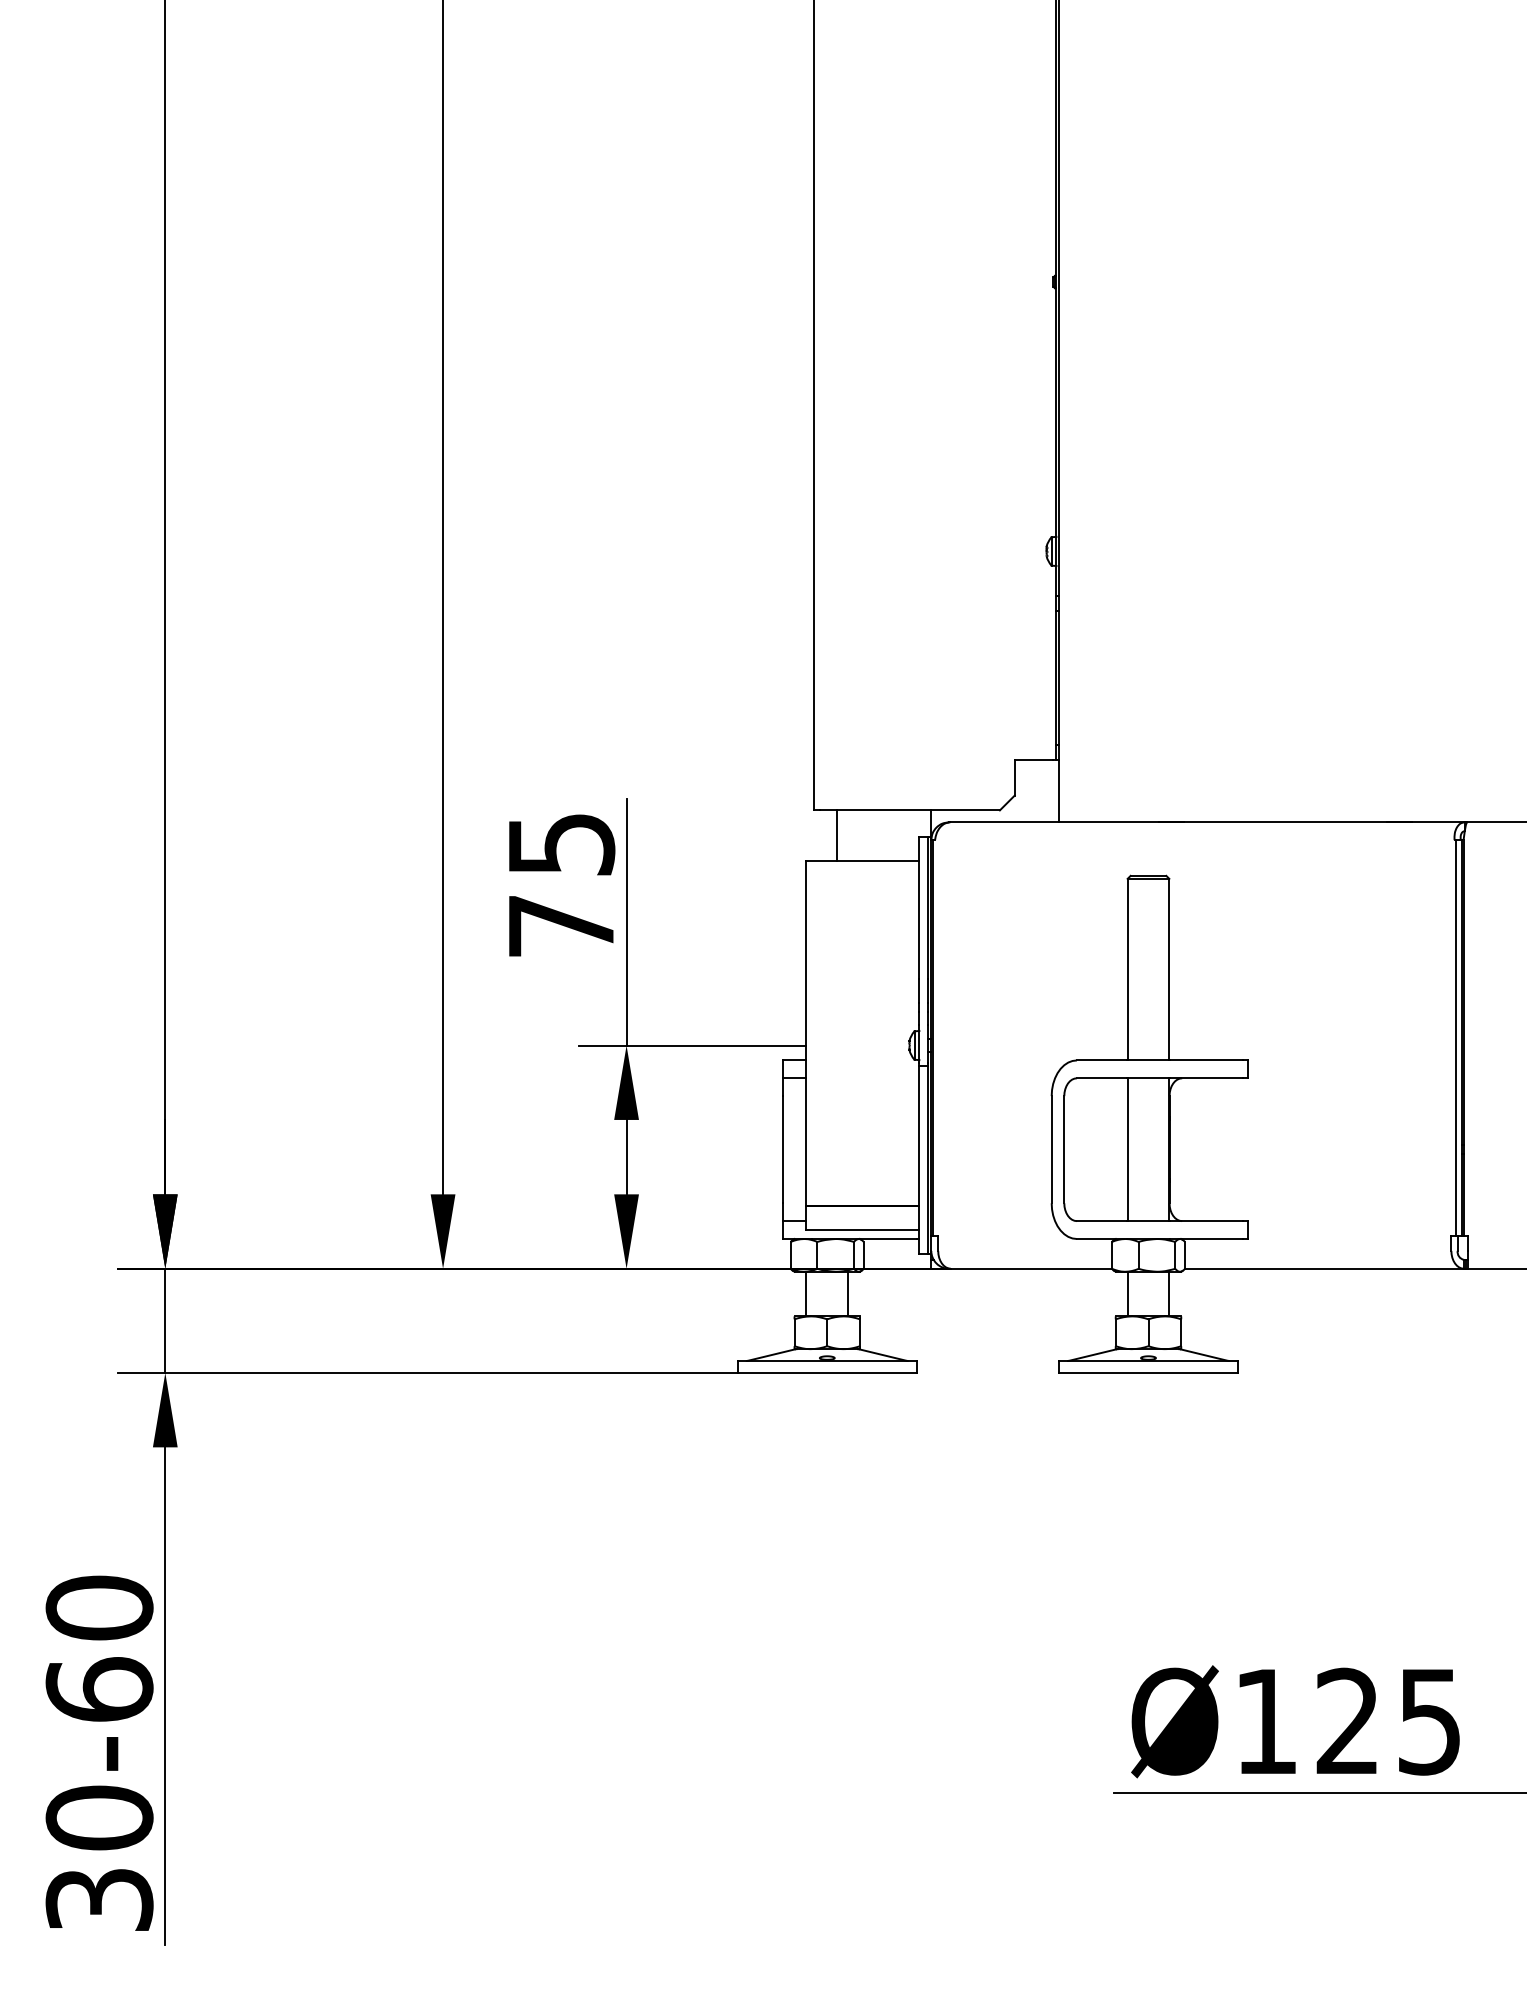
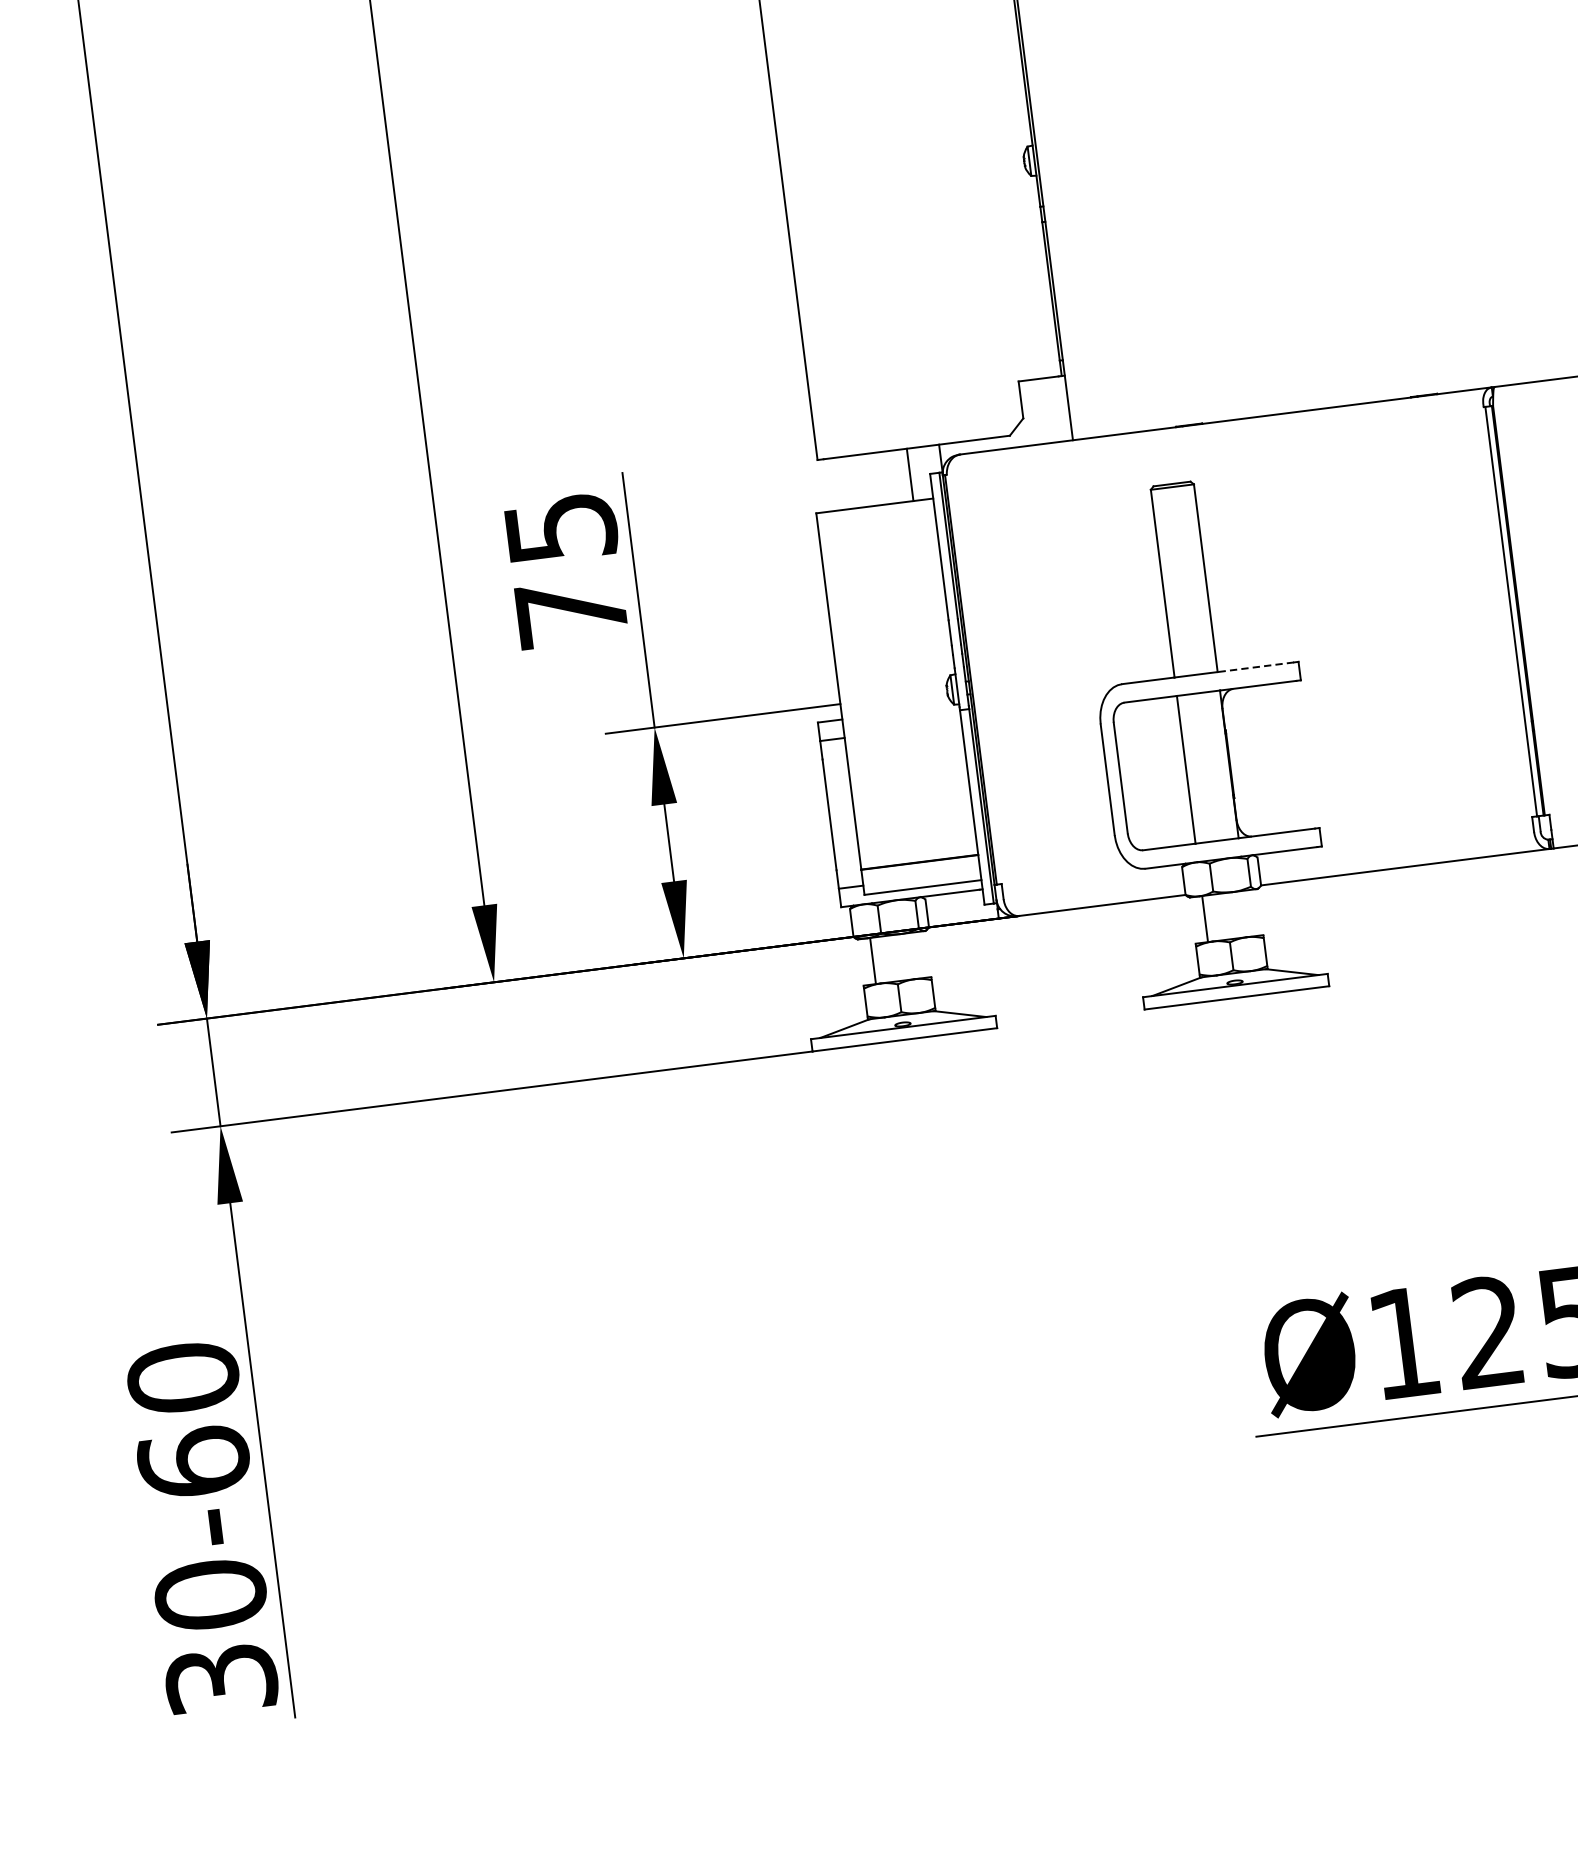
line: (837, 835) -> (910, 474), moved
line: (1206, 1060) -> (1256, 667), solid -> dashed
line: (848, 1293) -> (916, 954), removed
line: (1169, 1293) -> (1248, 913), removed

